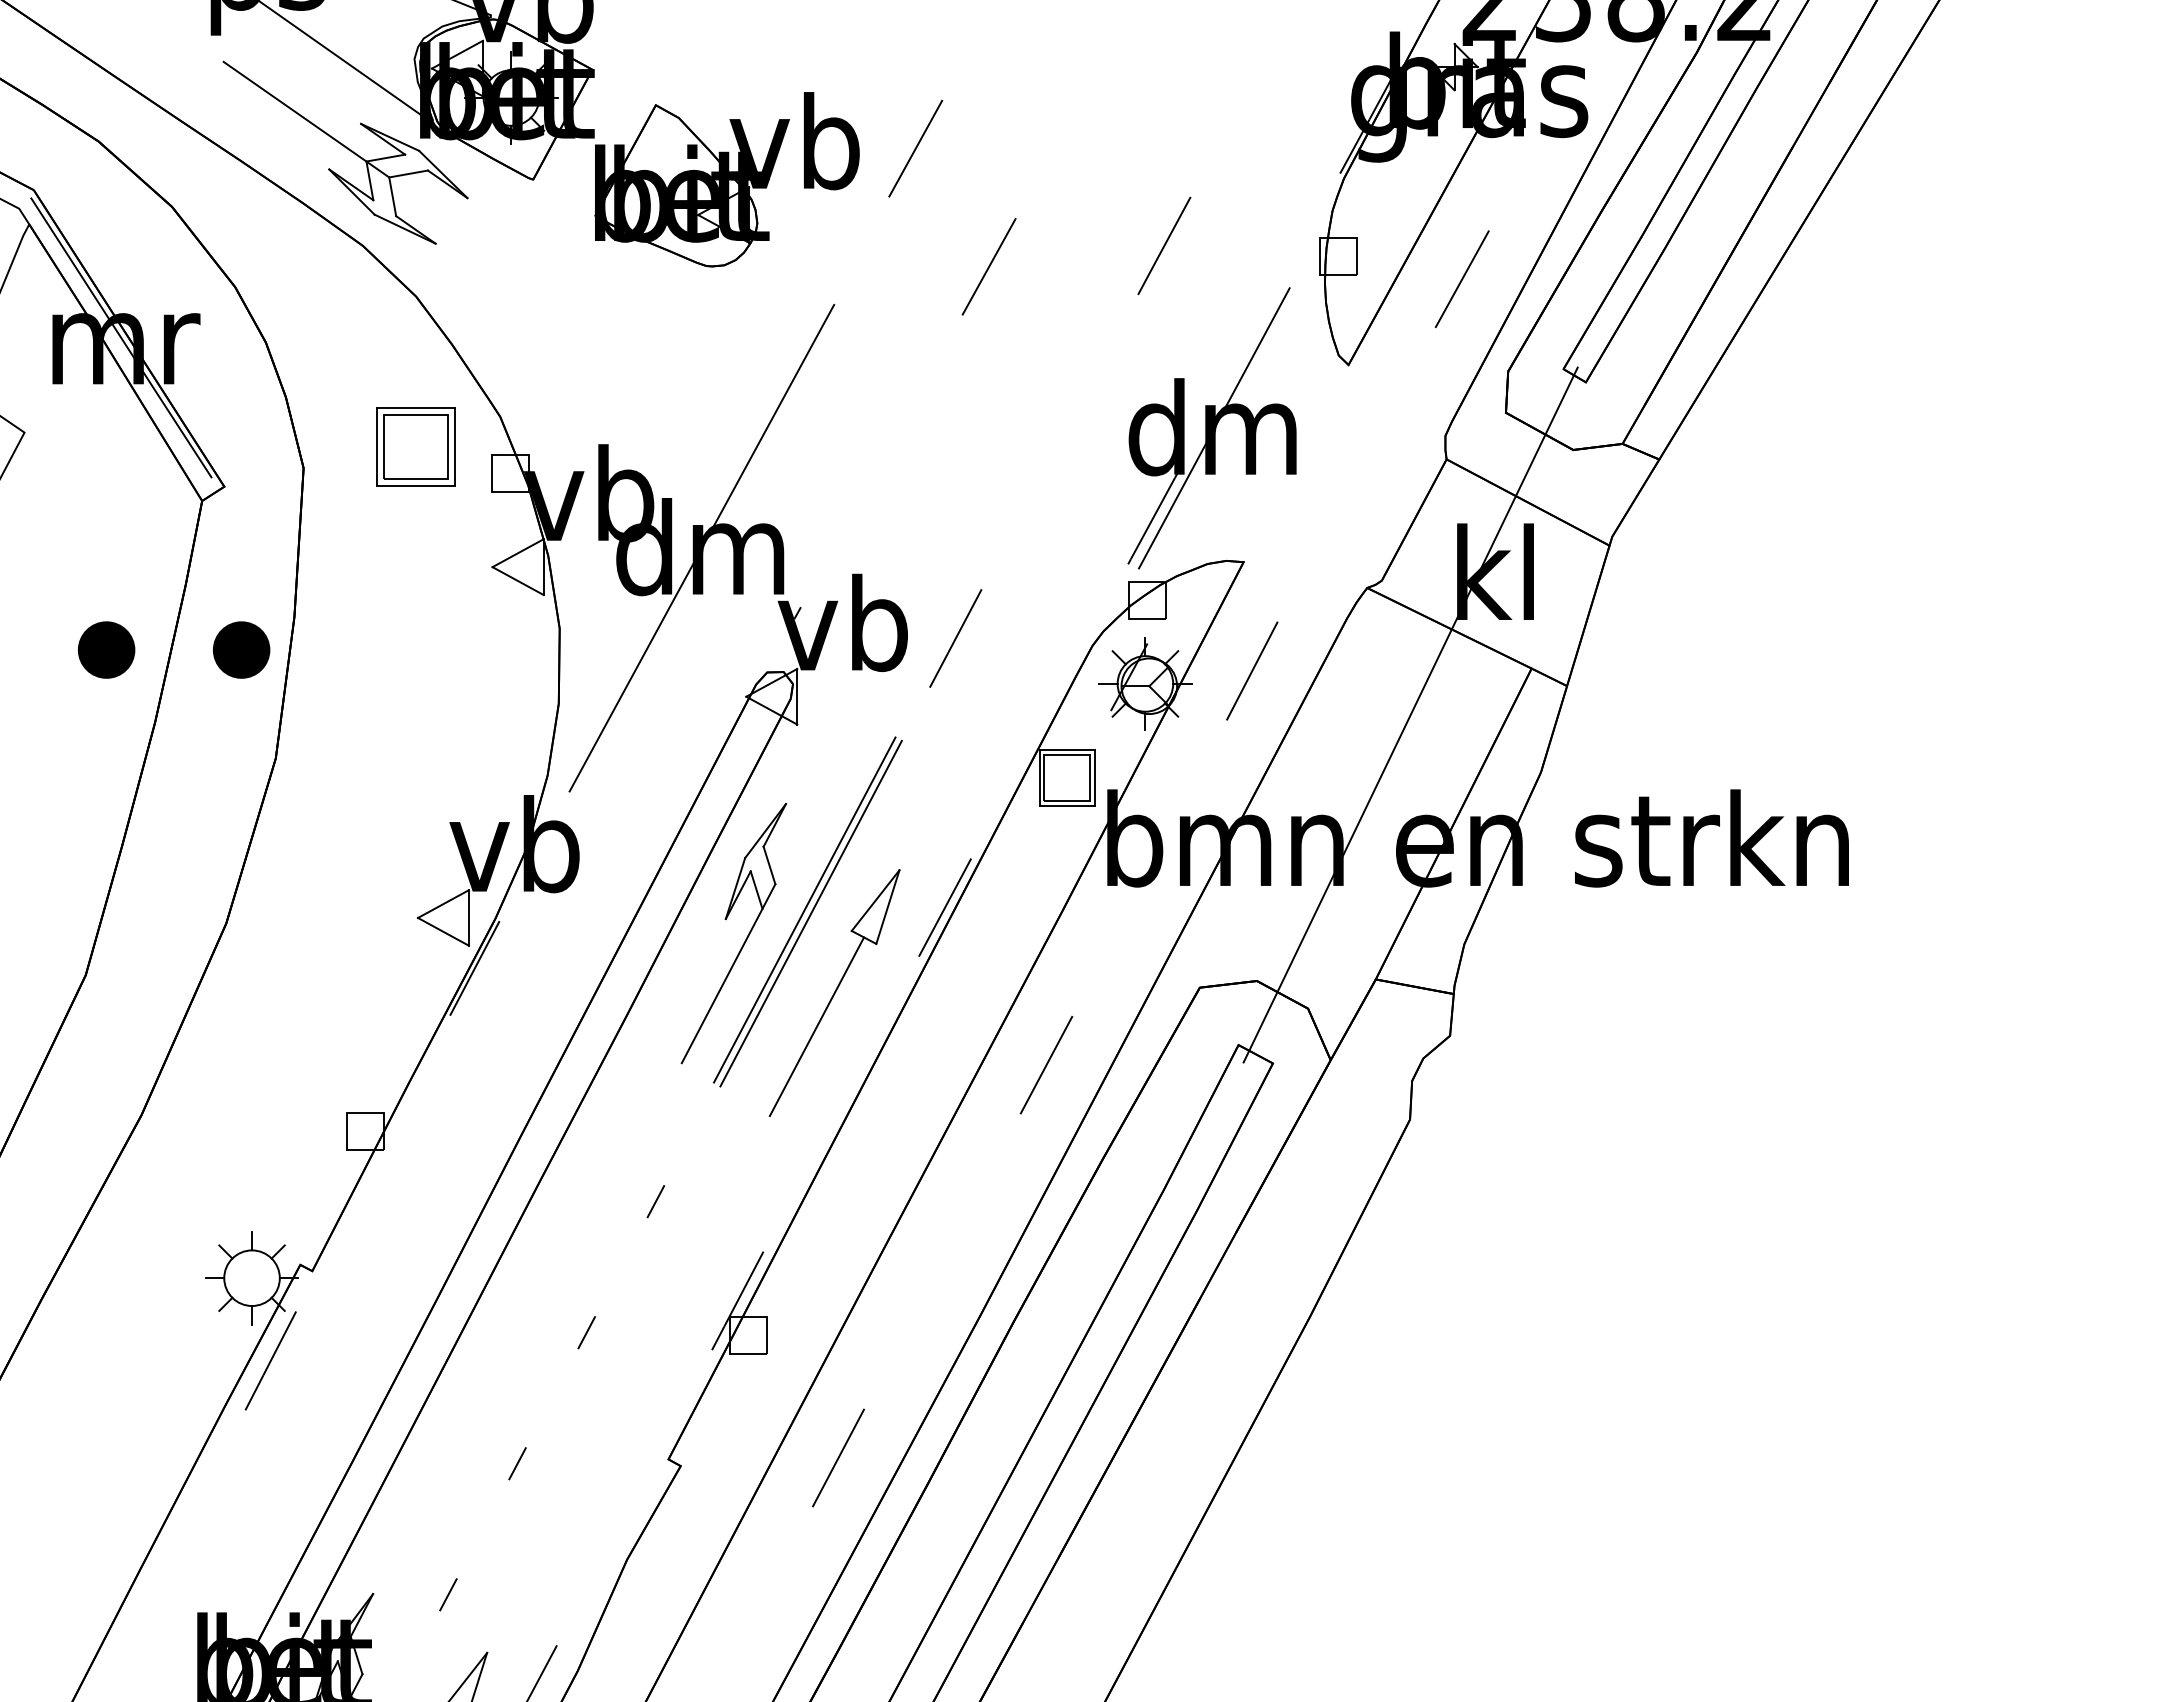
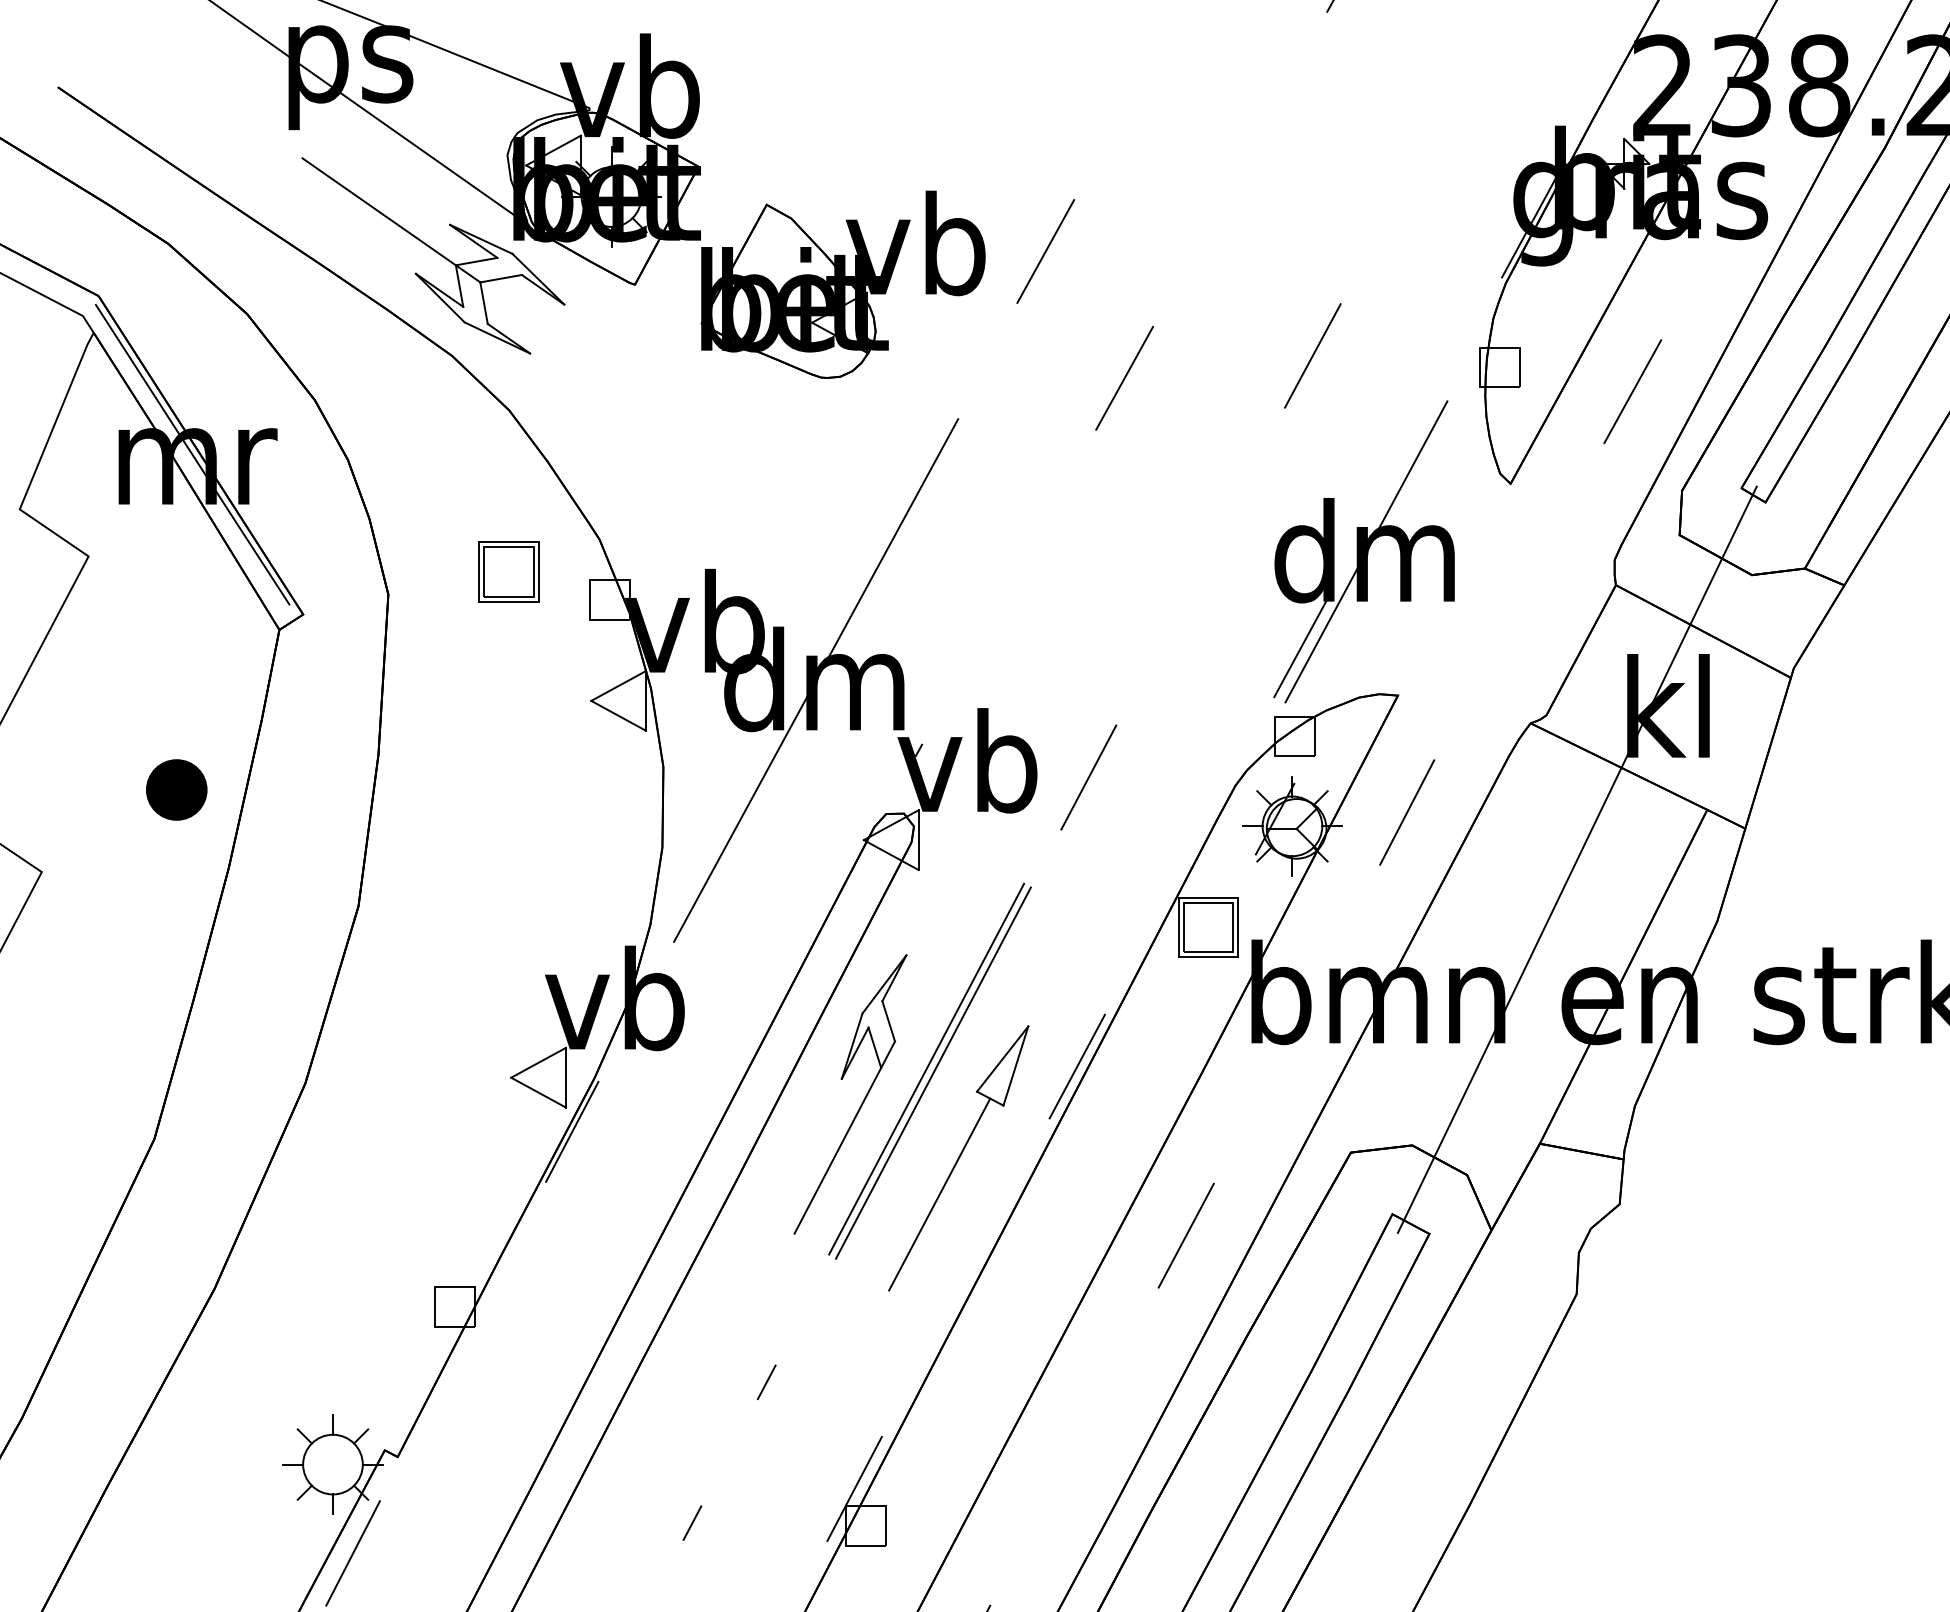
part: (415, 446) -> (508, 571), size x0.71
part: (241, 649) -> (321, 789), removed

